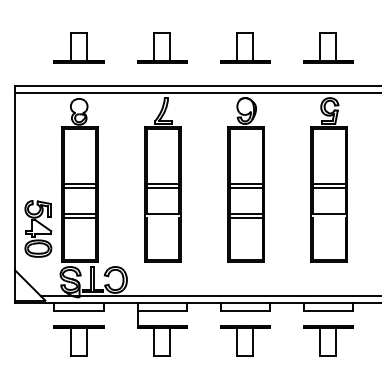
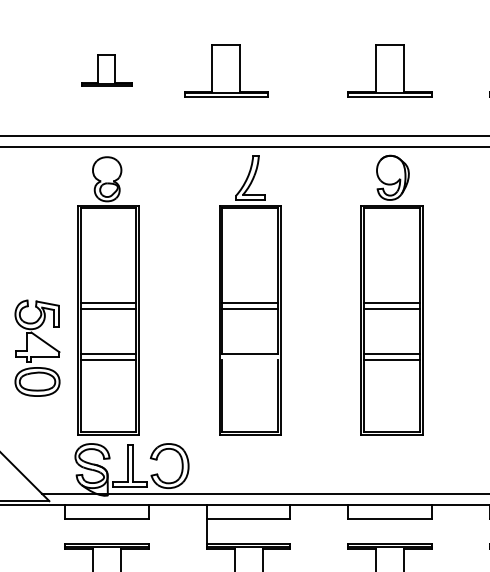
part: (78, 47) -> (105, 69), size x0.6
part: (162, 47) -> (227, 69), moved
part: (38, 228) -> (37, 347), moved

